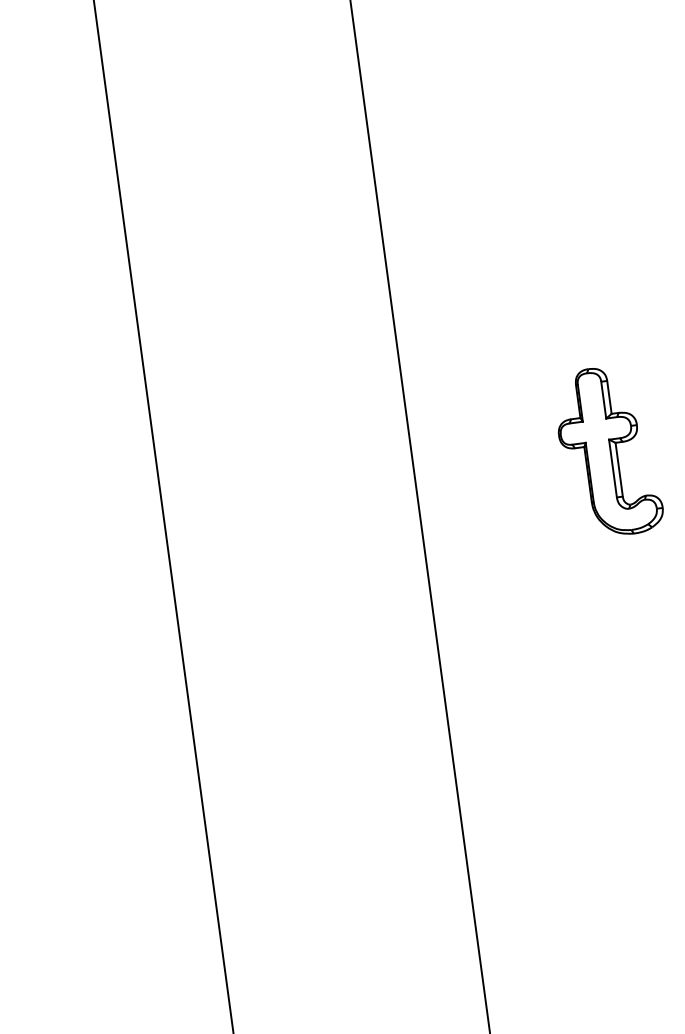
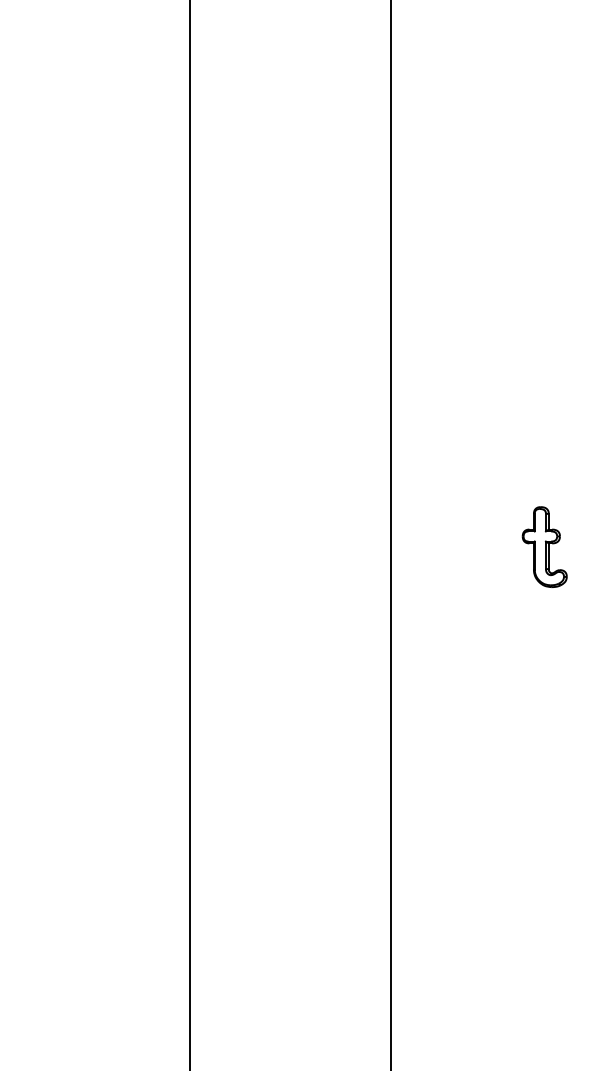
part: (607, 450) -> (544, 546), size x0.6

